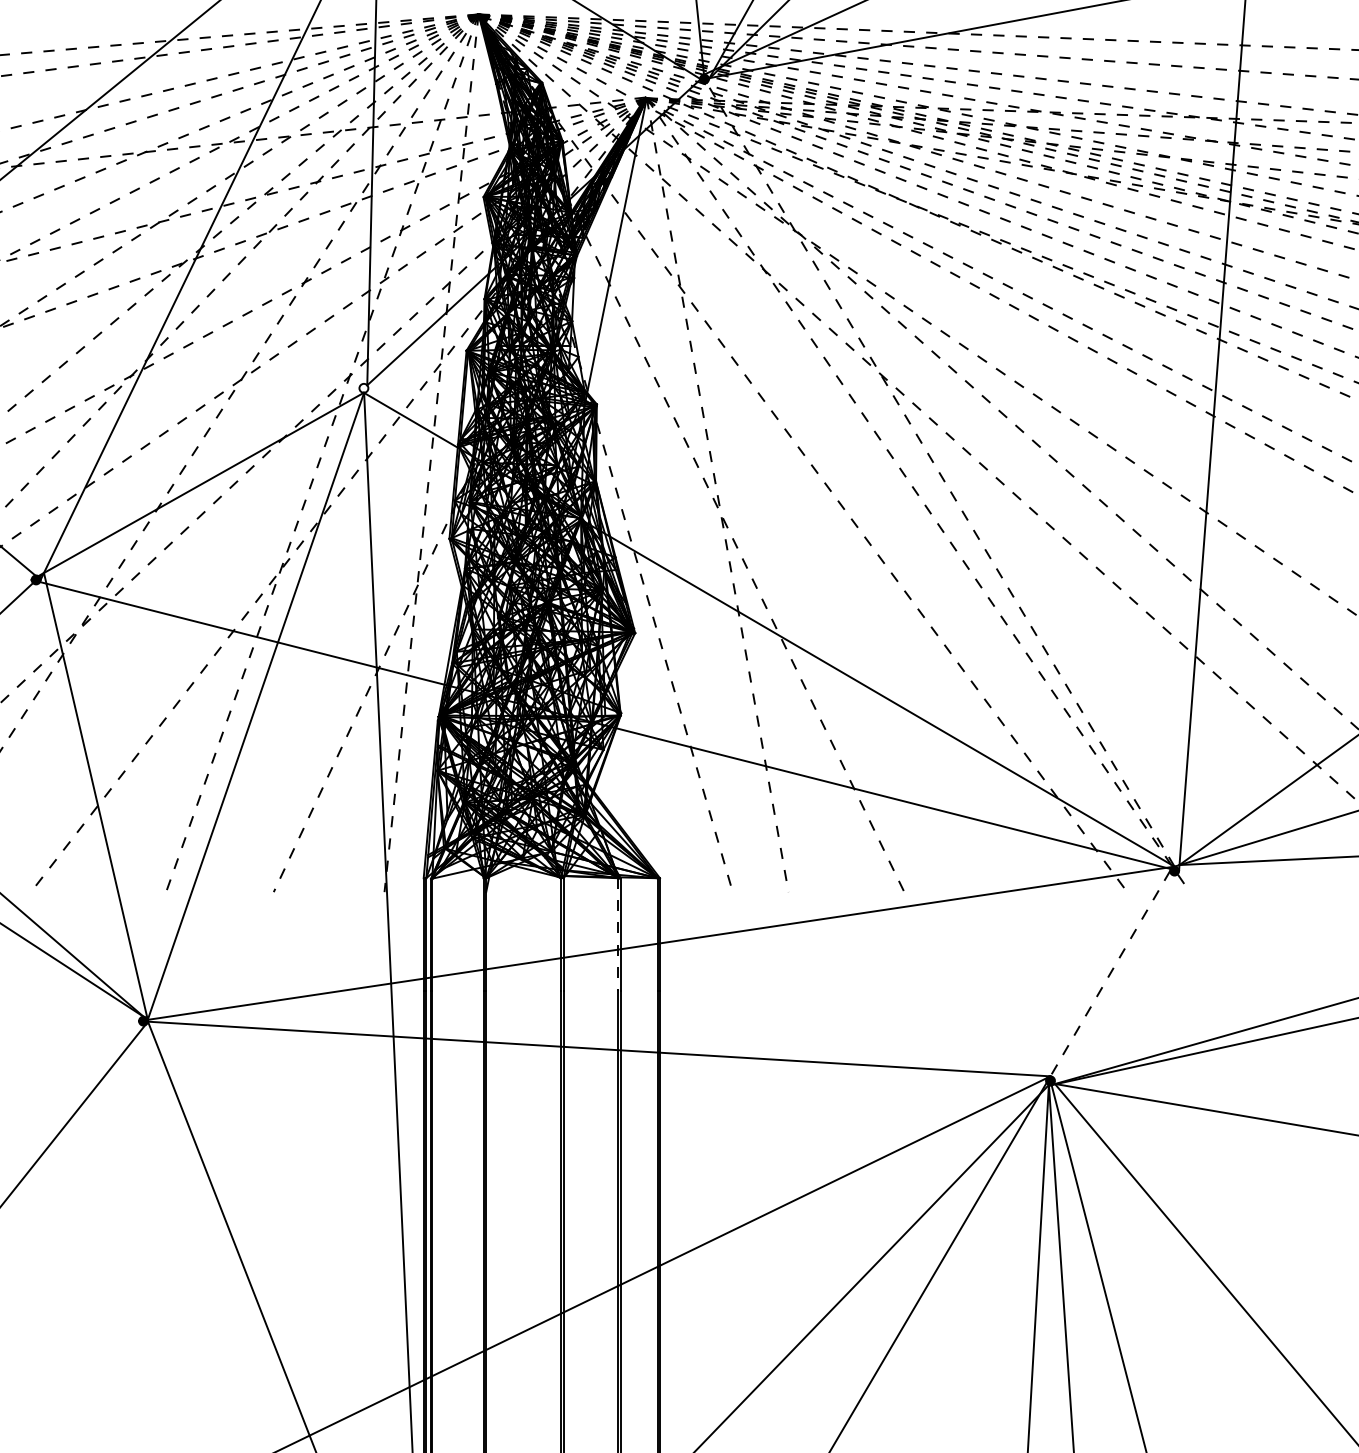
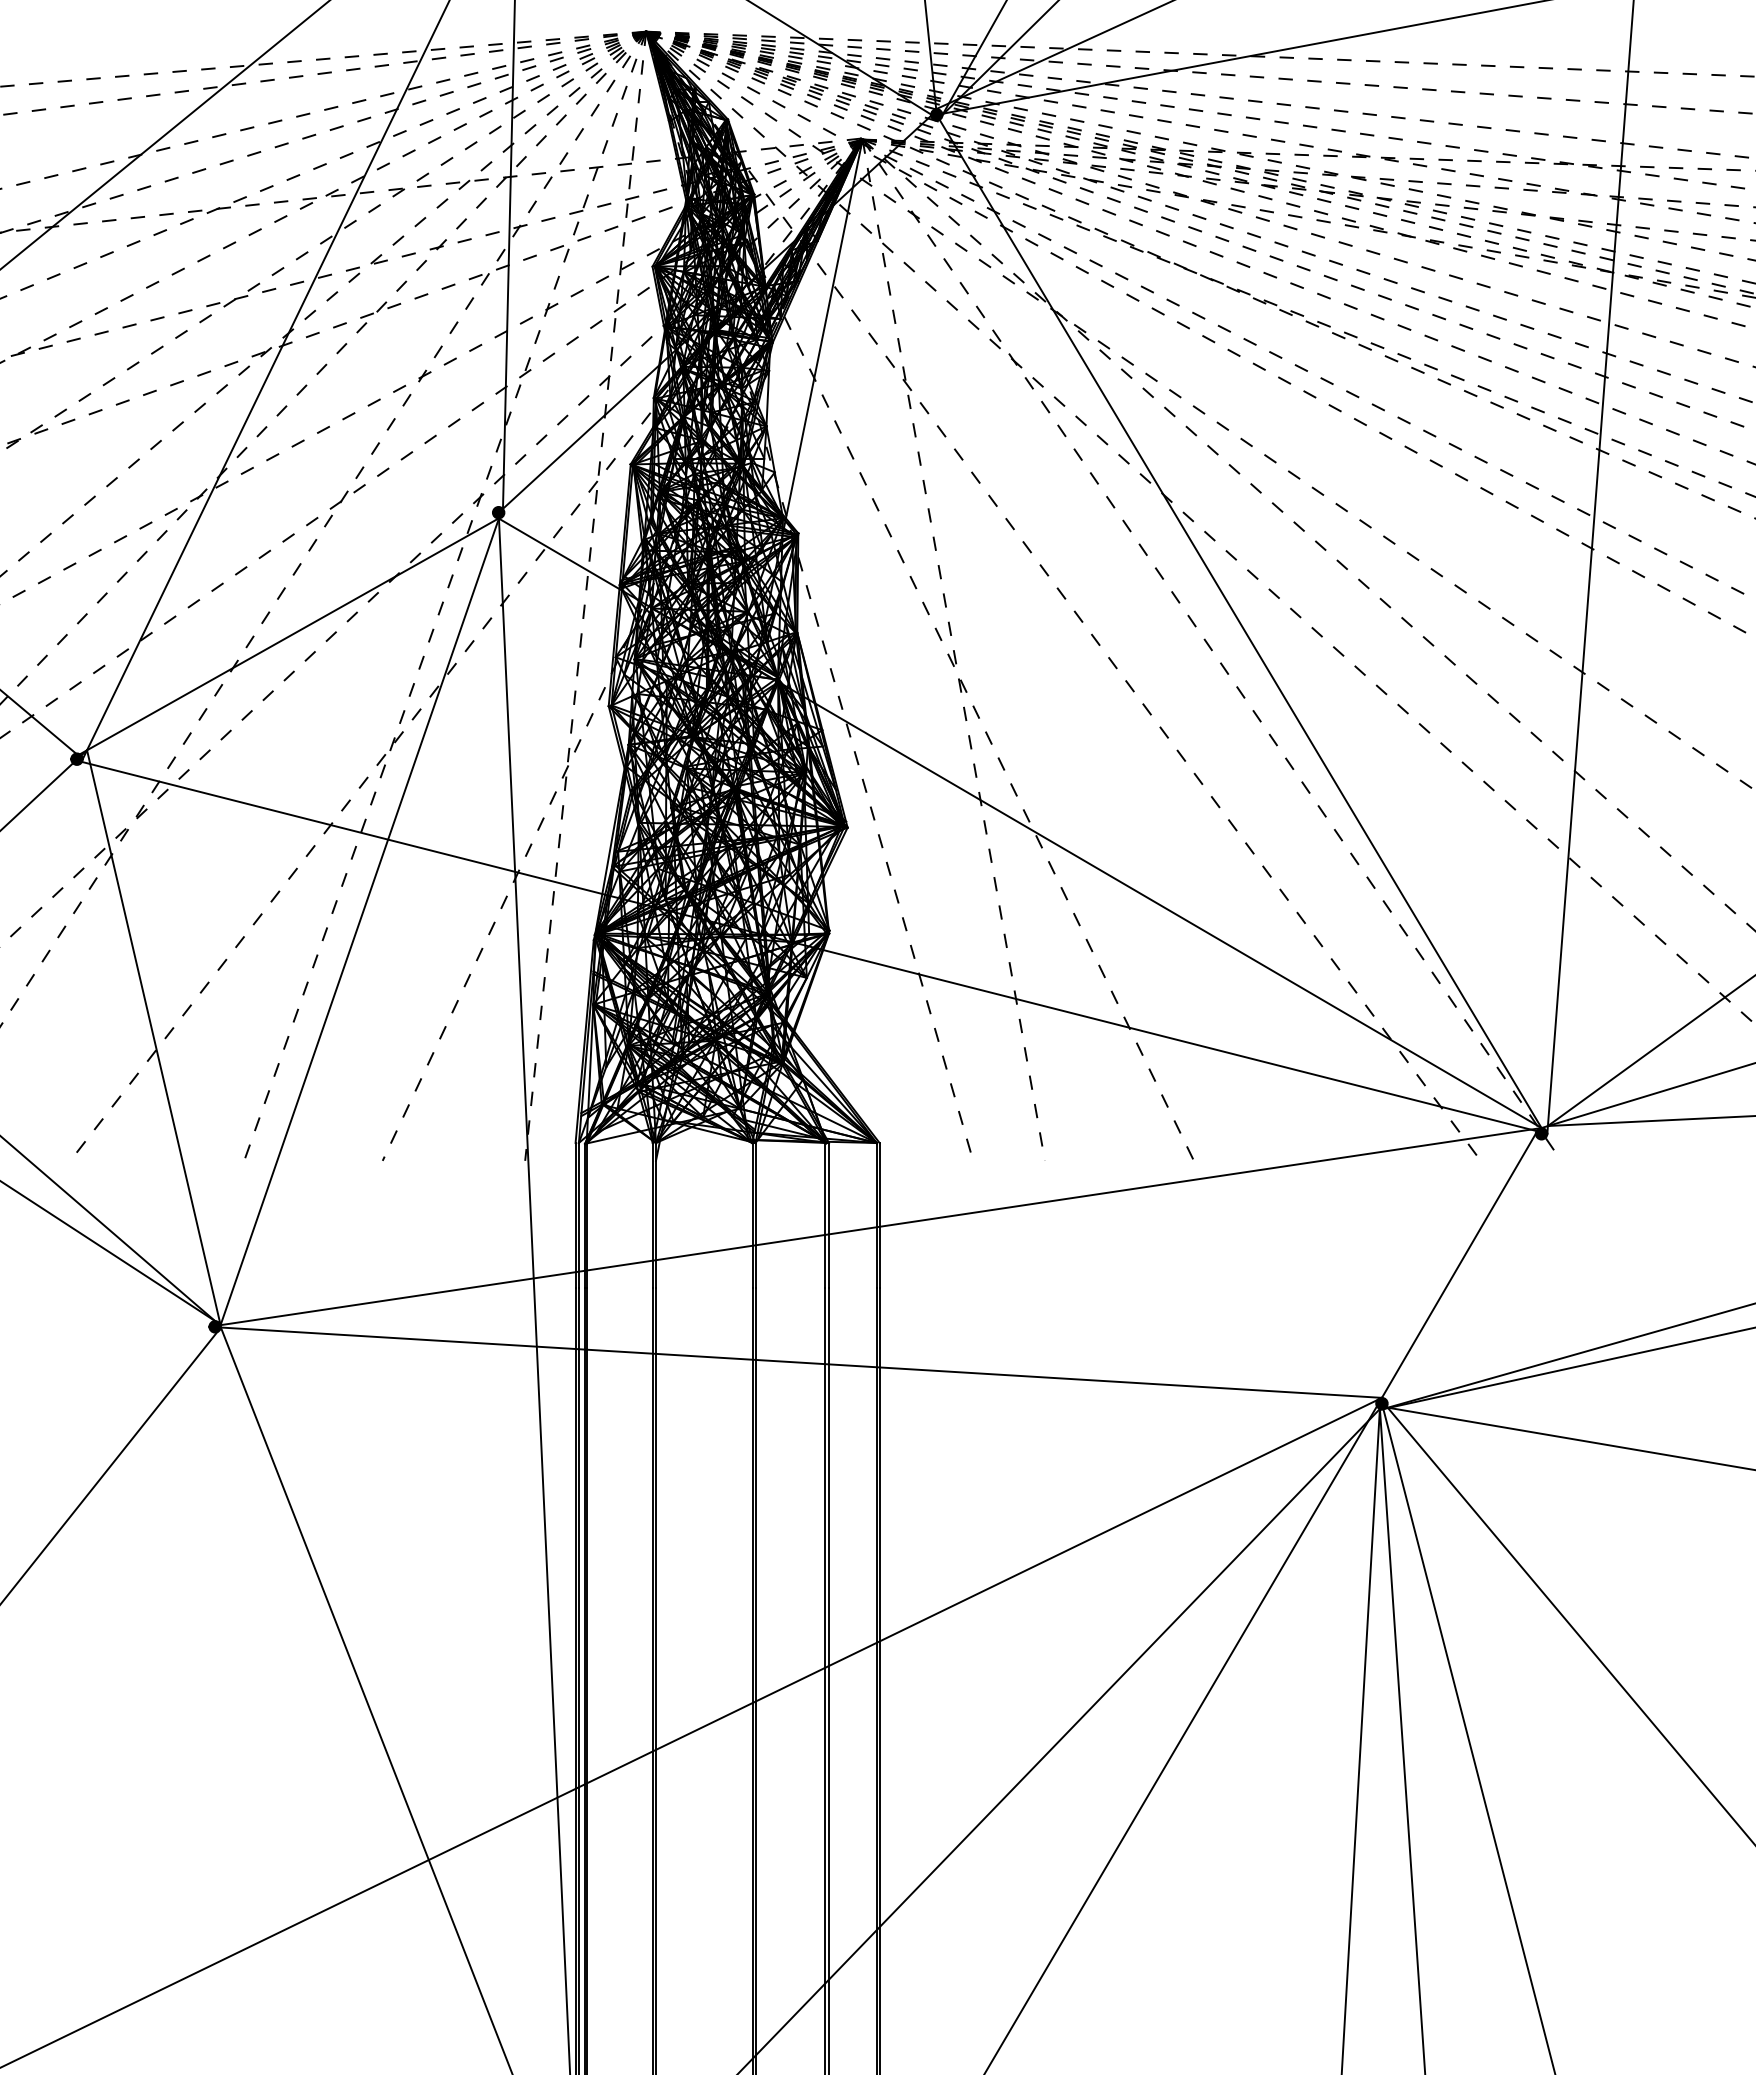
fill: (363, 388) -> (498, 512), added
line: (940, 474) -> (1240, 623), dashed -> solid
line: (617, 934) -> (824, 1215), dashed -> solid
line: (1109, 973) -> (1458, 1265), dashed -> solid

